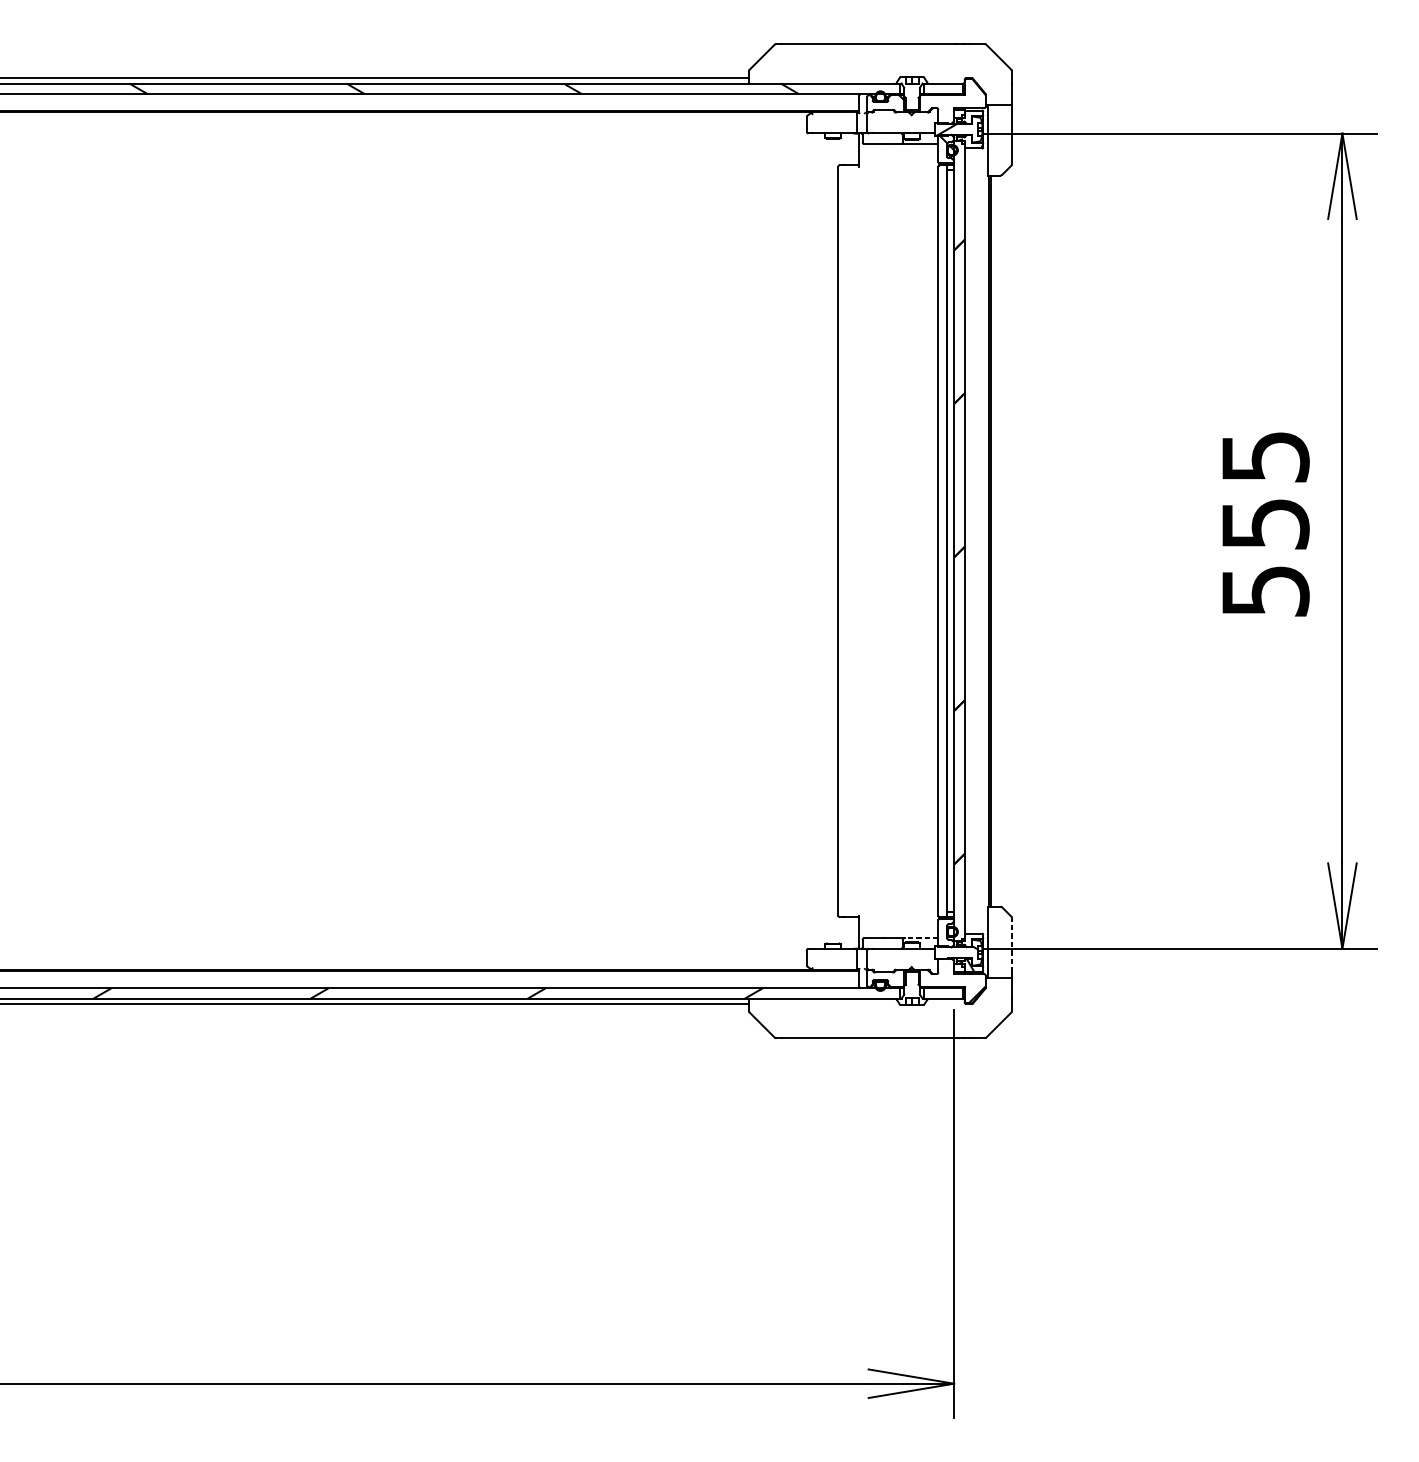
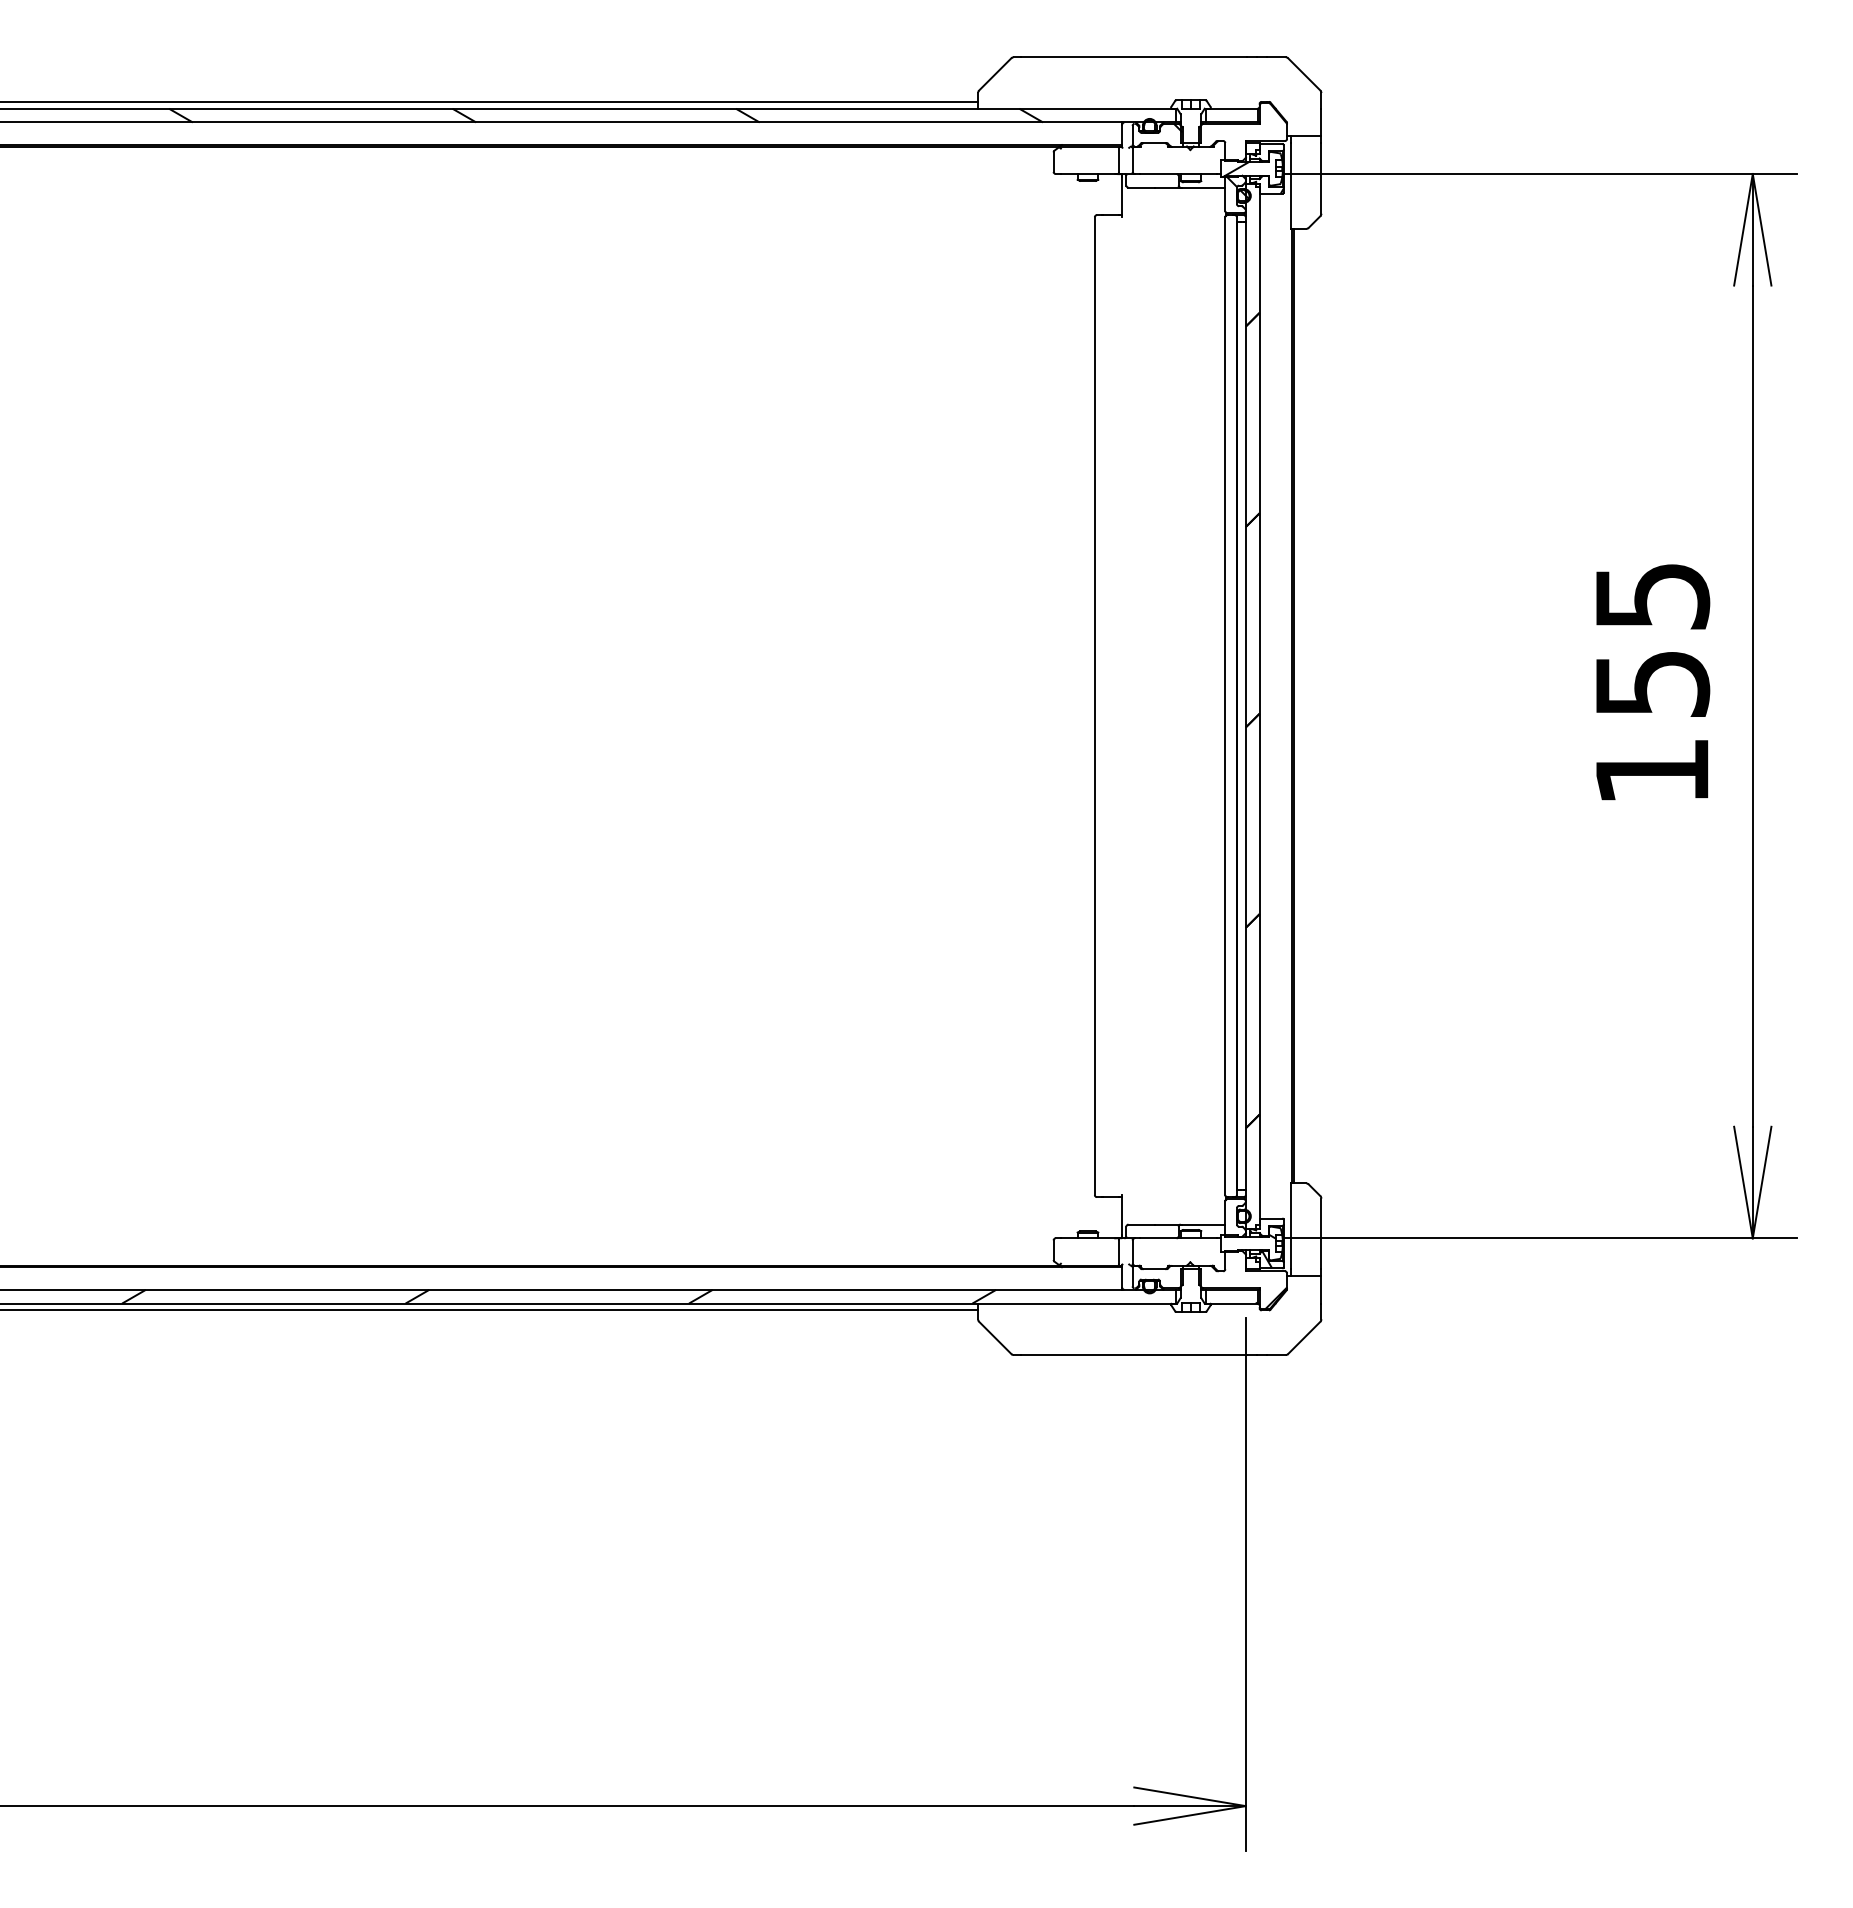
text: (1266, 591) -> (1653, 771), 555 -> 155
line: (921, 938) -> (1203, 1224), dashed -> solid
line: (1012, 945) -> (1321, 1233), dashed -> solid

